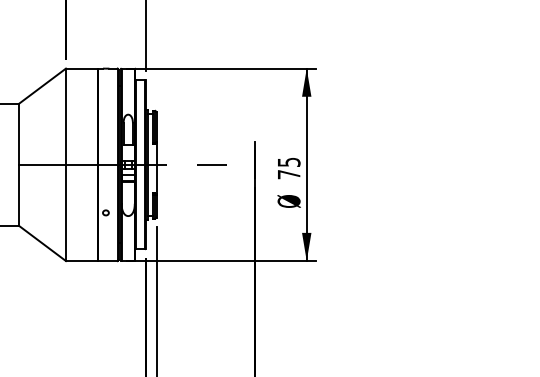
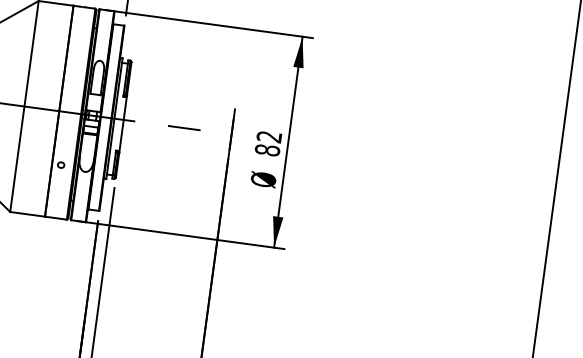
text: (288, 168) -> (267, 143), 75 -> 82

